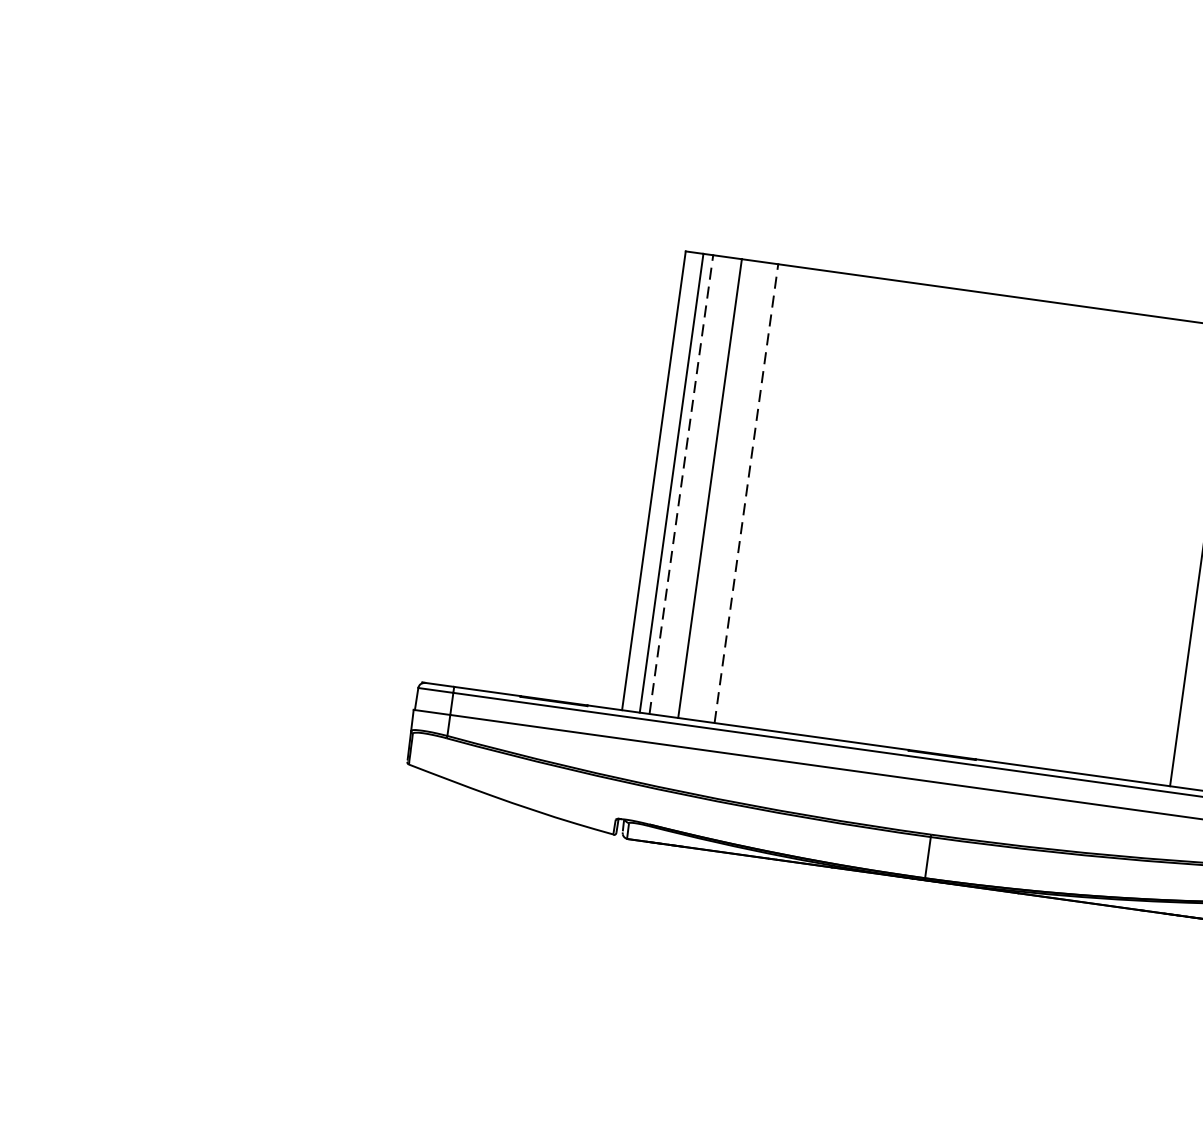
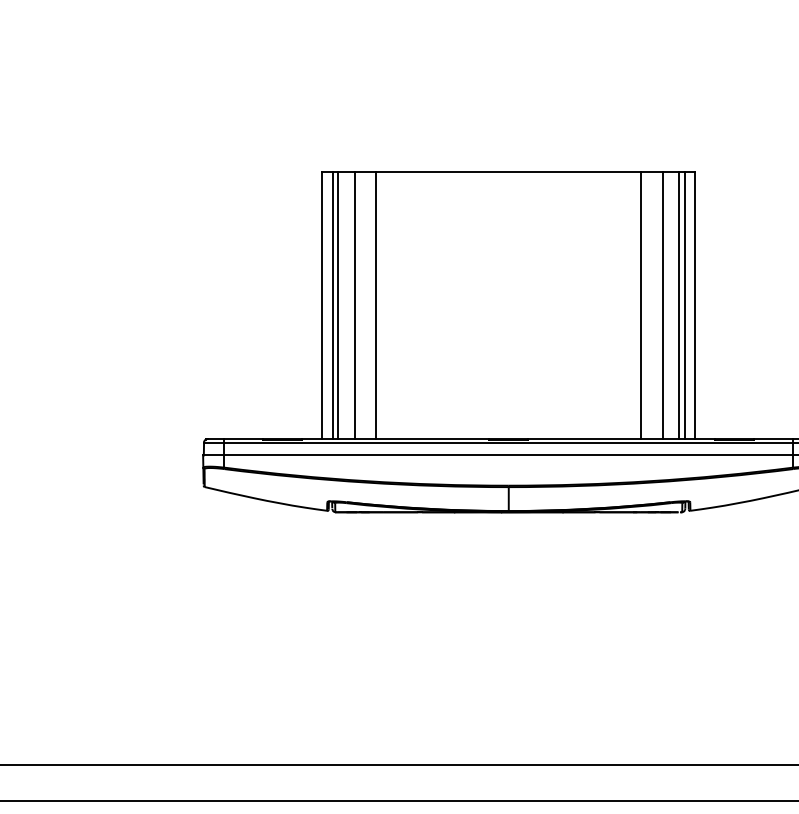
line: (681, 484) -> (338, 305), dashed -> solid
line: (747, 493) -> (376, 305), dashed -> solid

